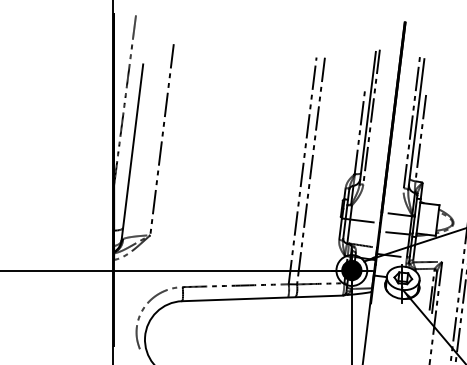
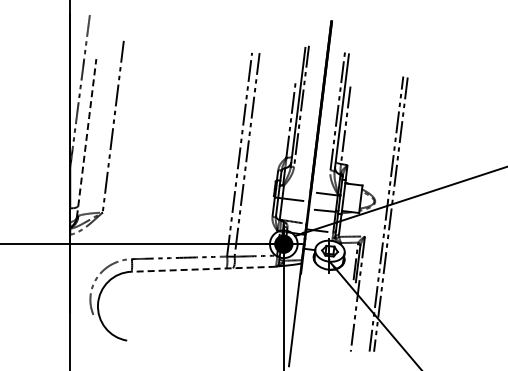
line: (132, 152) -> (86, 138), solid -> dashed
line: (261, 298) -> (202, 269), solid -> dashed

